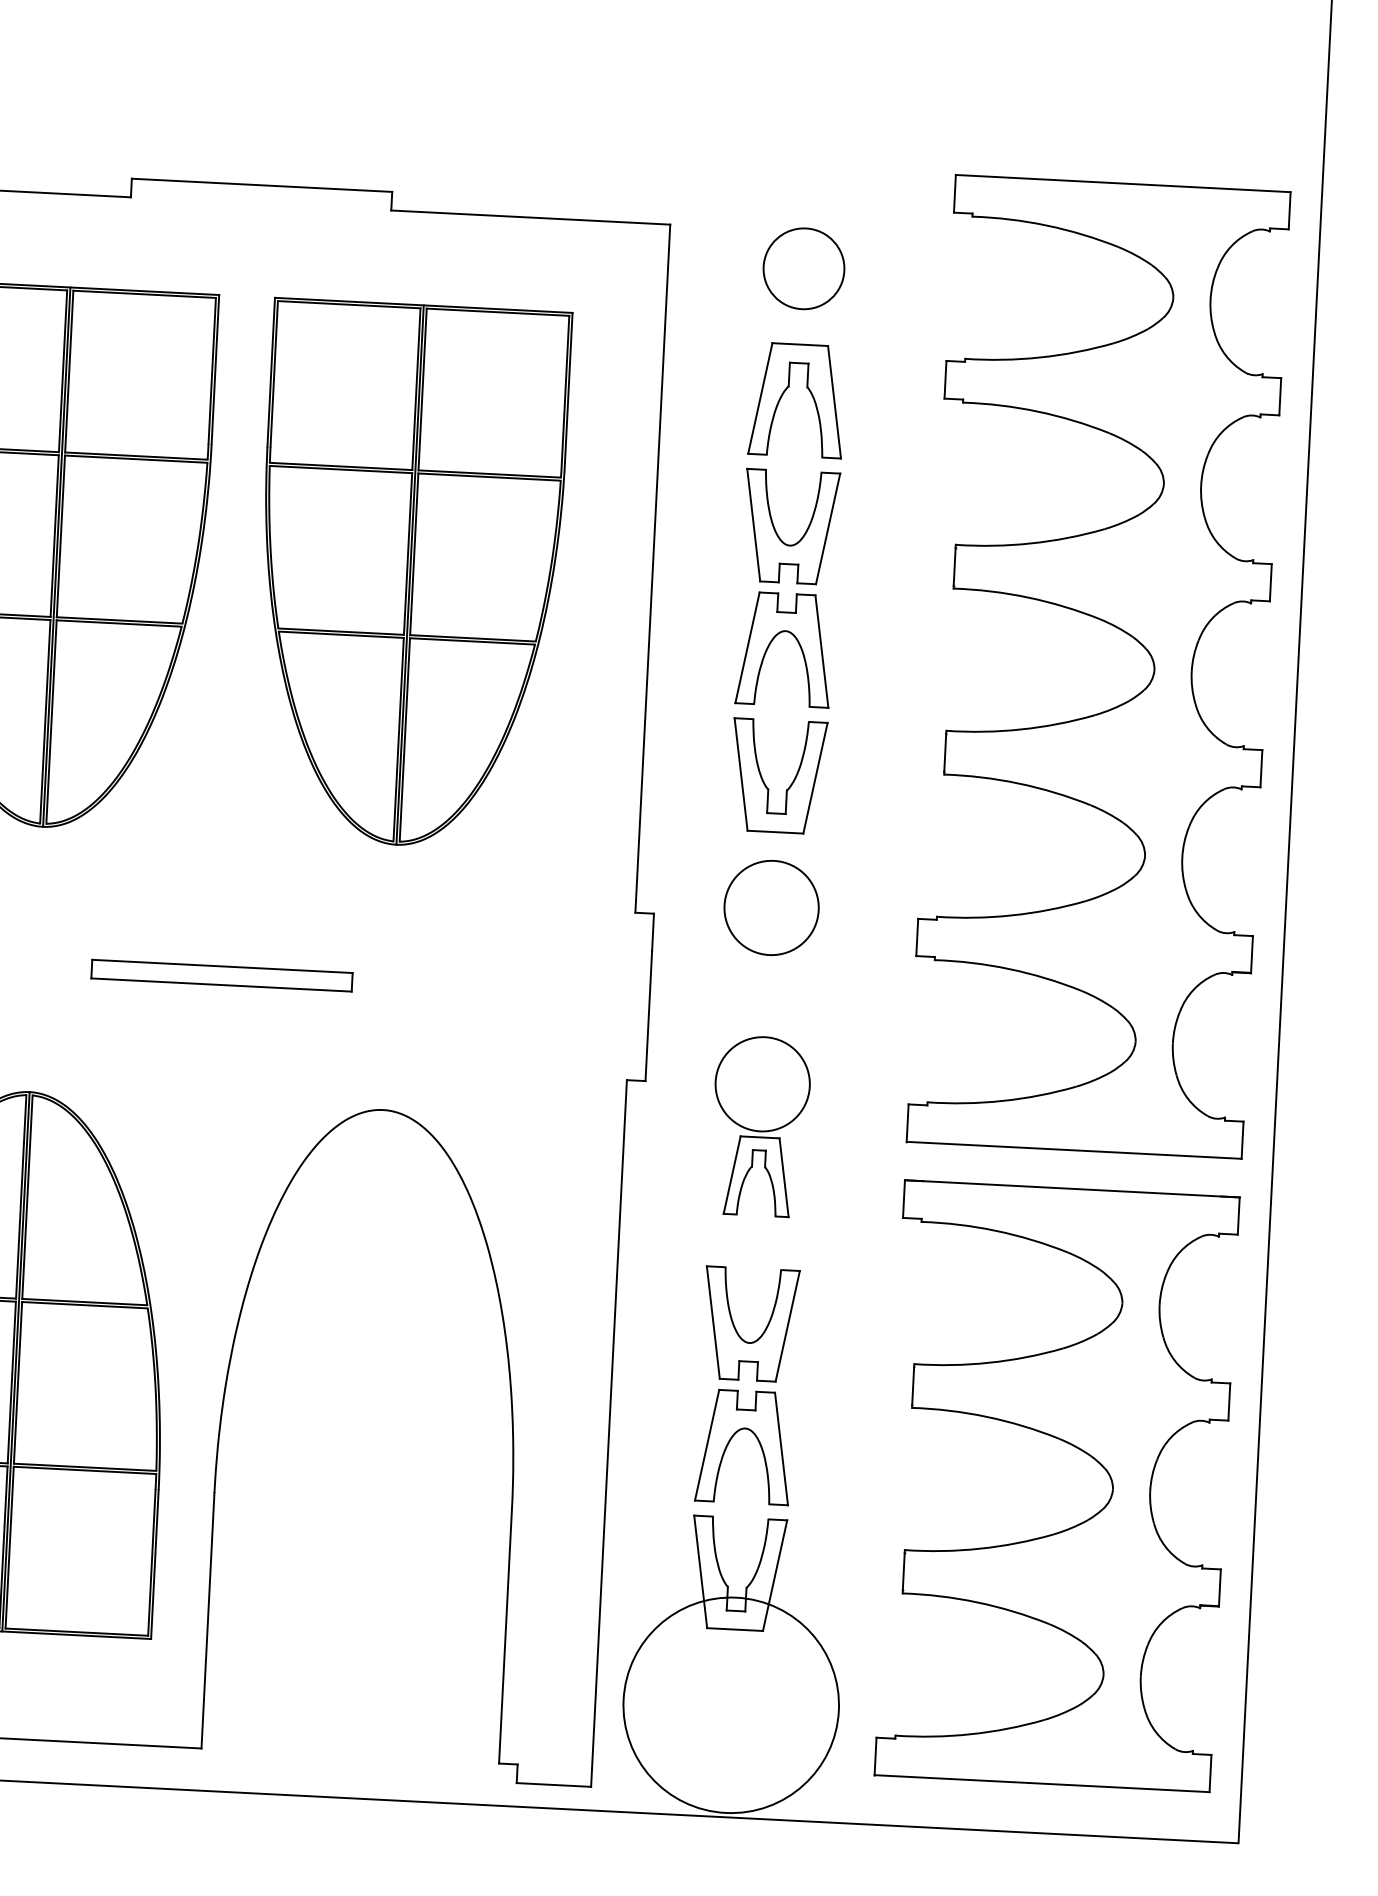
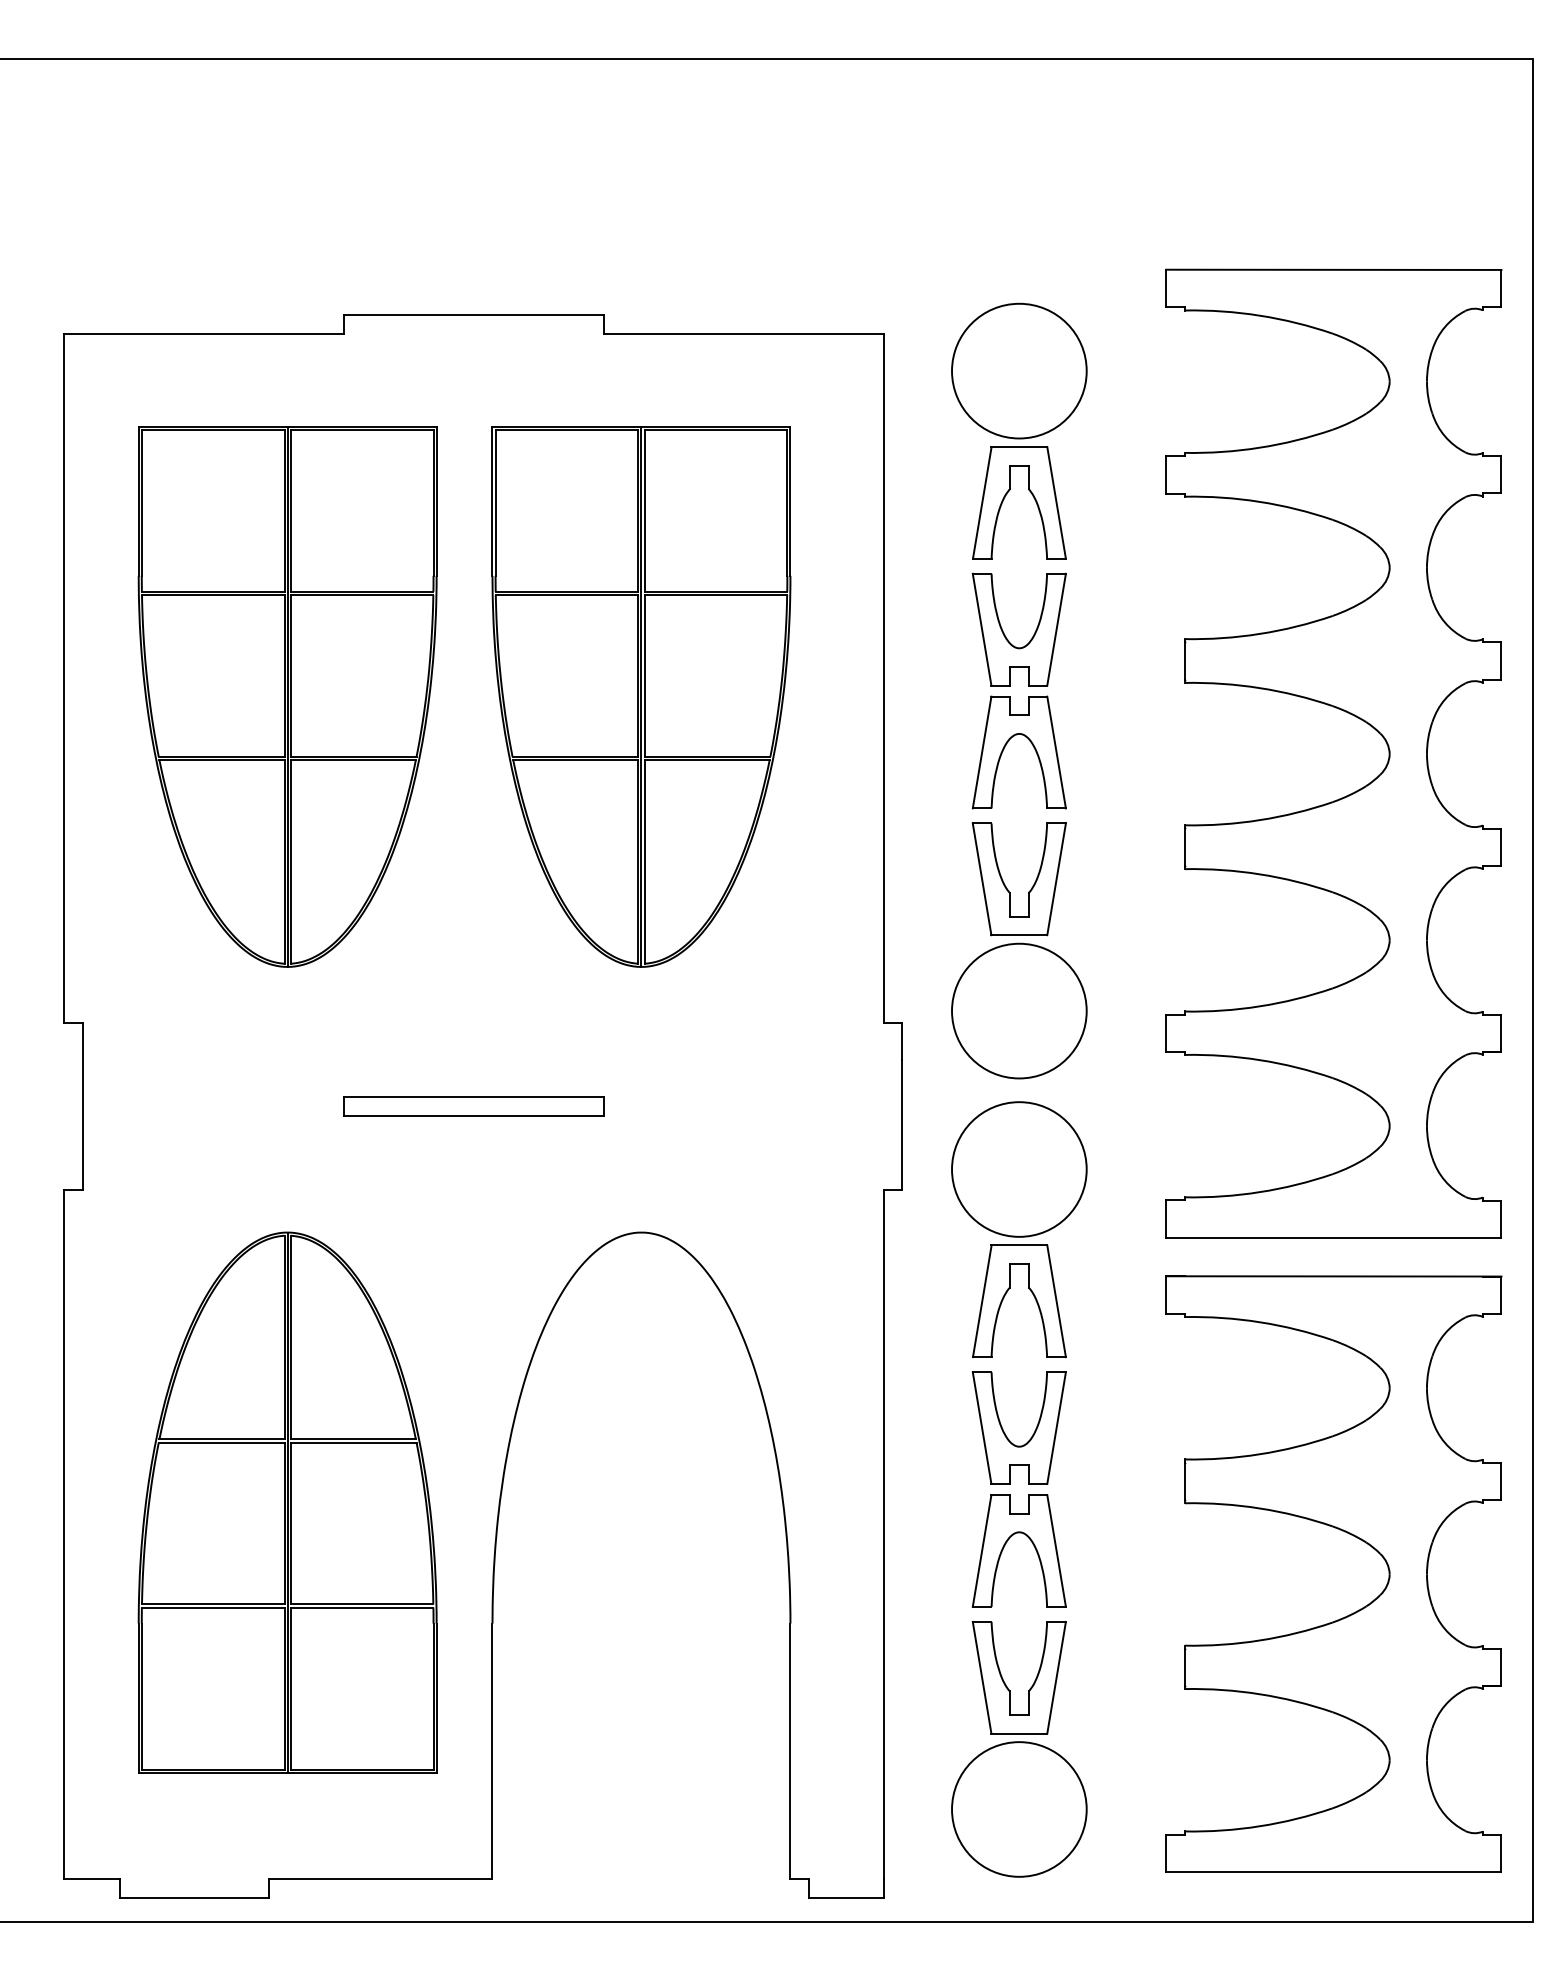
circle: (804, 268) -> (1019, 370), size x1.67
circle: (771, 907) -> (1019, 1010), size x1.43
part: (760, 1126) -> (1019, 1229), size x1.43
circle: (731, 1705) -> (1019, 1809), size x0.62

